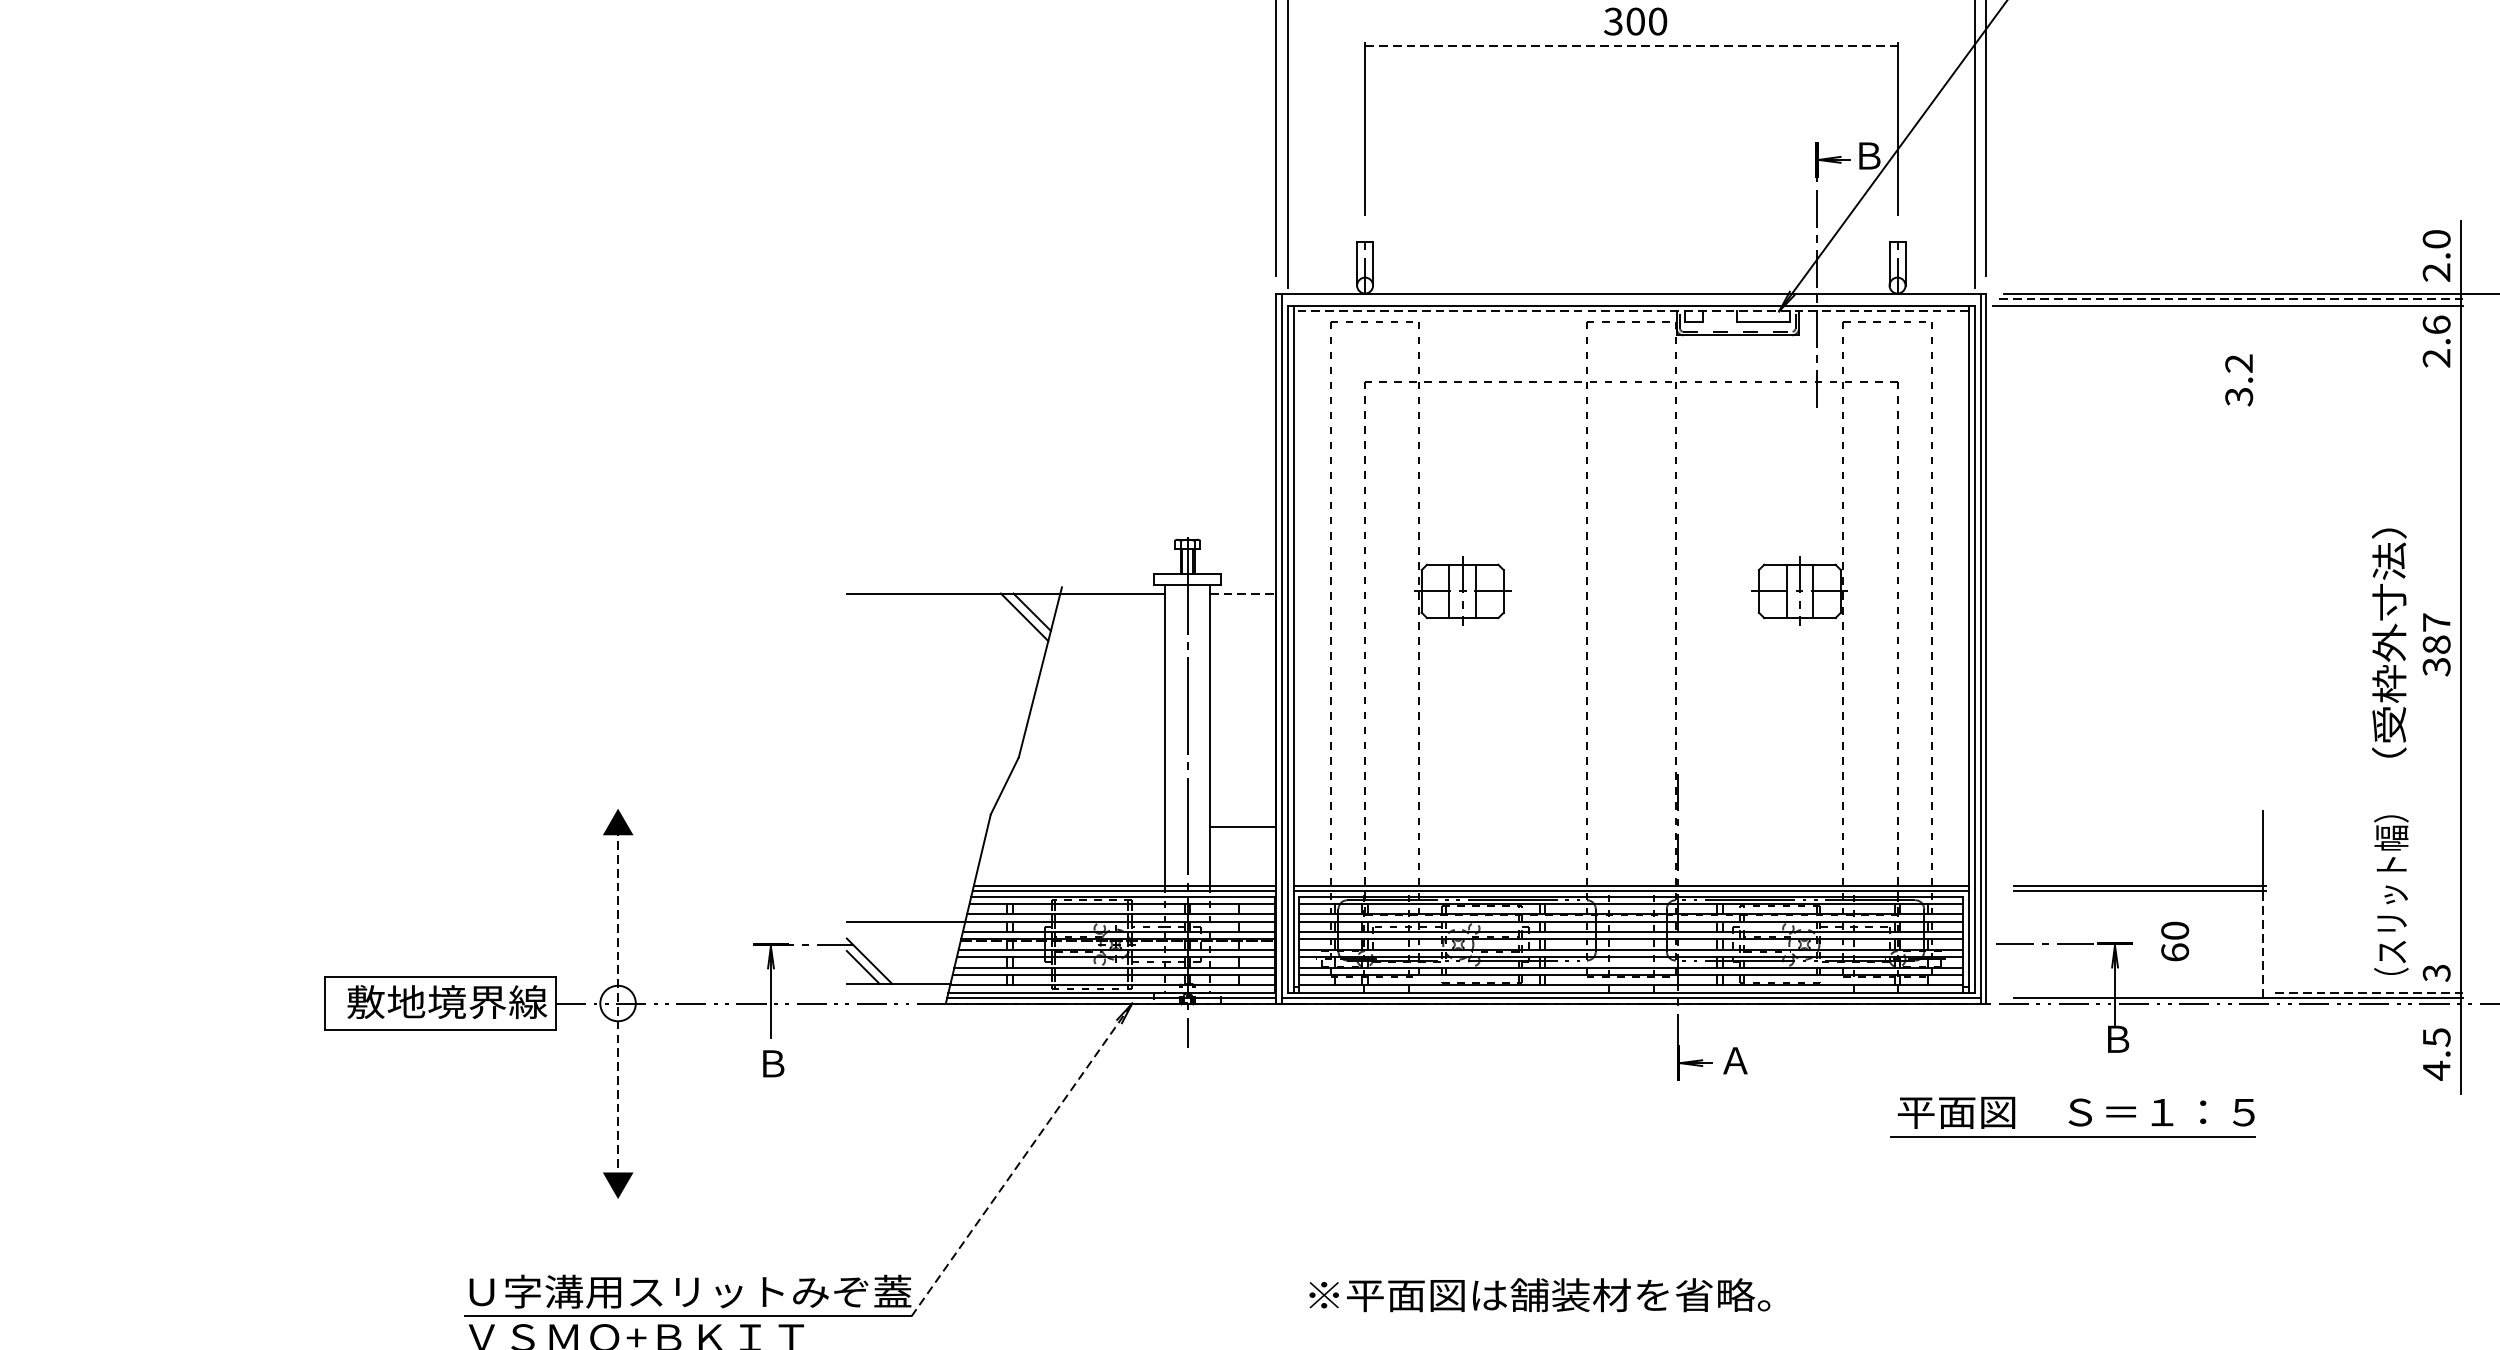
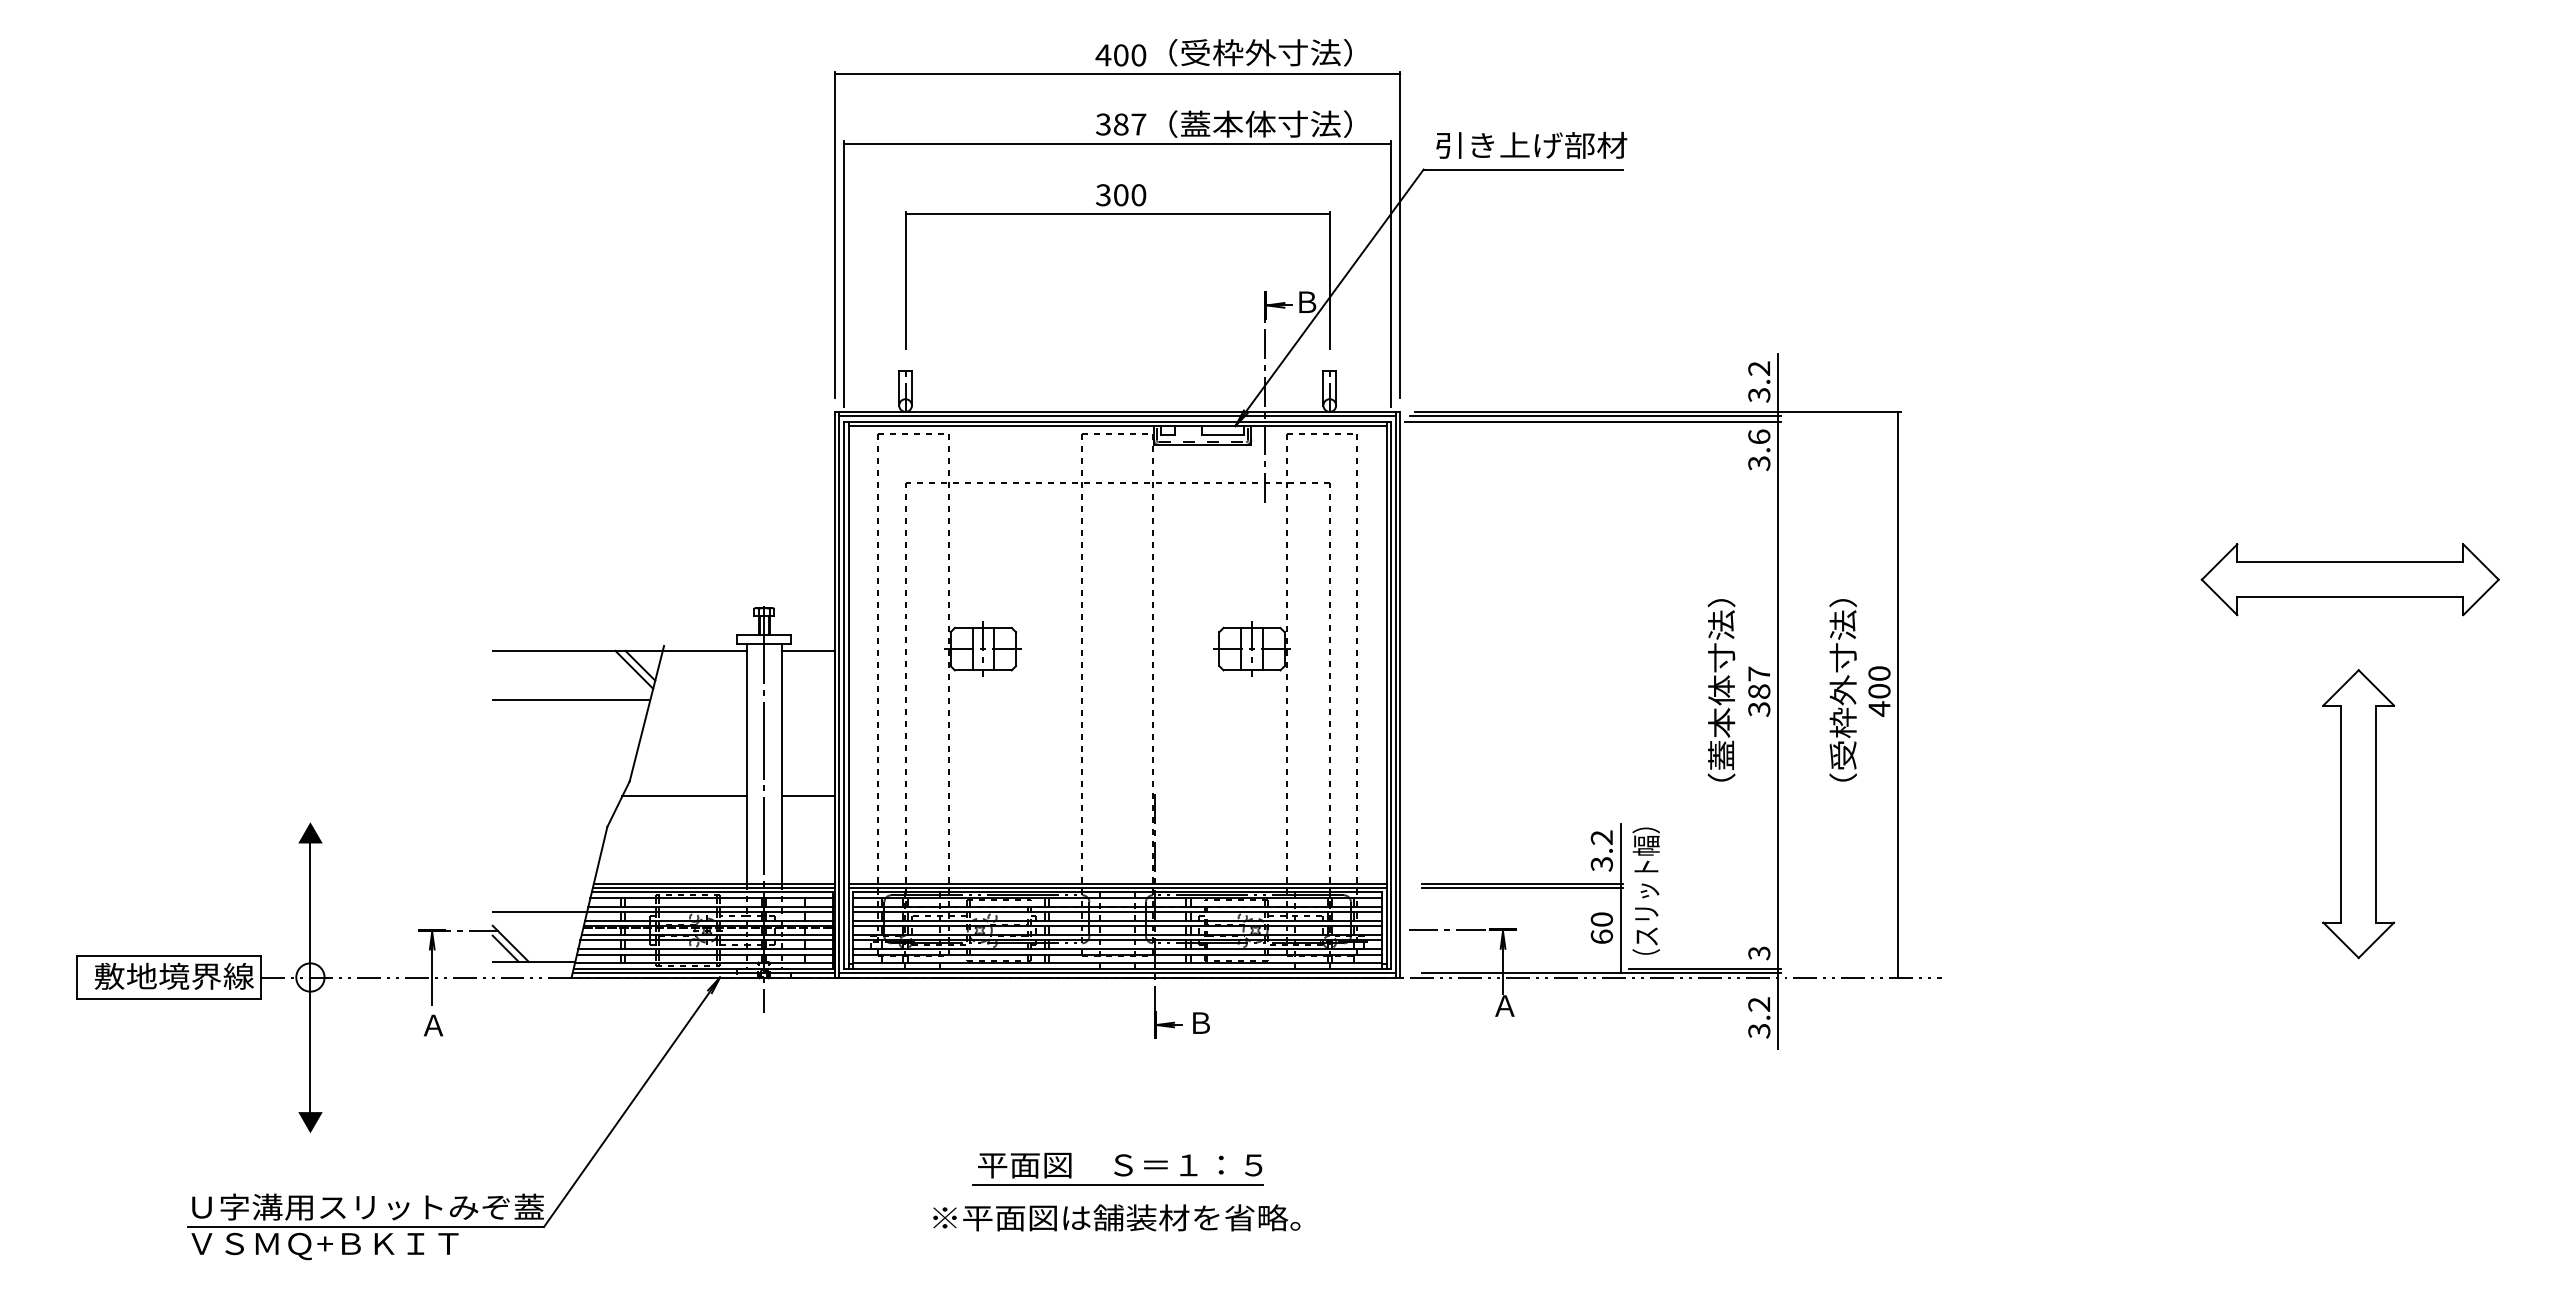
line: (1632, 45) -> (1118, 214), dashed -> solid
text: (2436, 255) -> (1759, 381), 2.0 -> 3.2
line: (1631, 299) -> (1117, 416), added
line: (2229, 299) -> (1594, 416), dashed -> solid
line: (1631, 311) -> (1117, 426), dashed -> solid
text: (2436, 358) -> (1759, 463), 2.6 -> 3.6
text: (2238, 379) -> (1601, 850), moved
line: (1243, 593) -> (808, 650), dashed -> solid
line: (945, 655) -> (571, 700), added
text: (2389, 683) -> (1721, 722), （受枠外寸法） -> （蓋本体寸法）
line: (1087, 776) -> (684, 796), added
line: (1241, 827) -> (807, 796), moved
text: (2390, 894) -> (1645, 890), moved
text: (2174, 940) -> (1601, 927), moved
line: (2262, 944) -> (1620, 930), dashed -> solid
line: (2367, 992) -> (1704, 968), dashed -> solid
line: (618, 1003) -> (310, 977), dashed -> solid
text: (2116, 1038) -> (1504, 1005), Ｂ -> Ａ
text: (2436, 1054) -> (1759, 1018), 4.5 -> 3.2
text: (1735, 1059) -> (1200, 1022), Ａ -> Ｂ
text: (772, 1063) -> (433, 1025), Ｂ -> Ａ
part: (2072, 1116) -> (1117, 1168), moved
line: (1022, 1160) -> (632, 1102), dashed -> solid
text: (1539, 1294) -> (1116, 1217), moved

